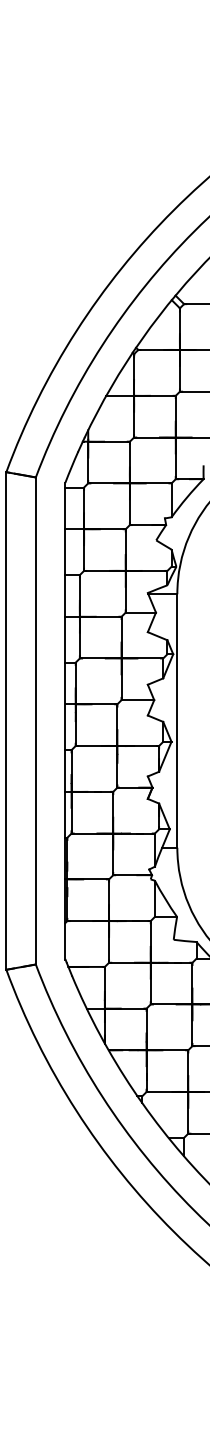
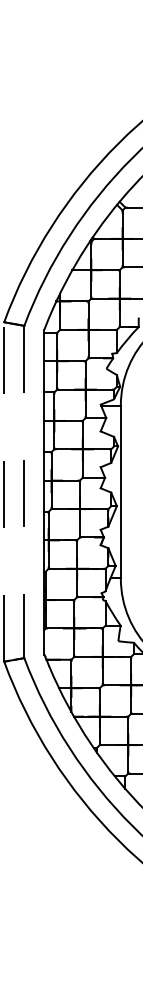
line: (6, 720) -> (4, 491), solid -> dashed
line: (36, 721) -> (24, 492), solid -> dashed

